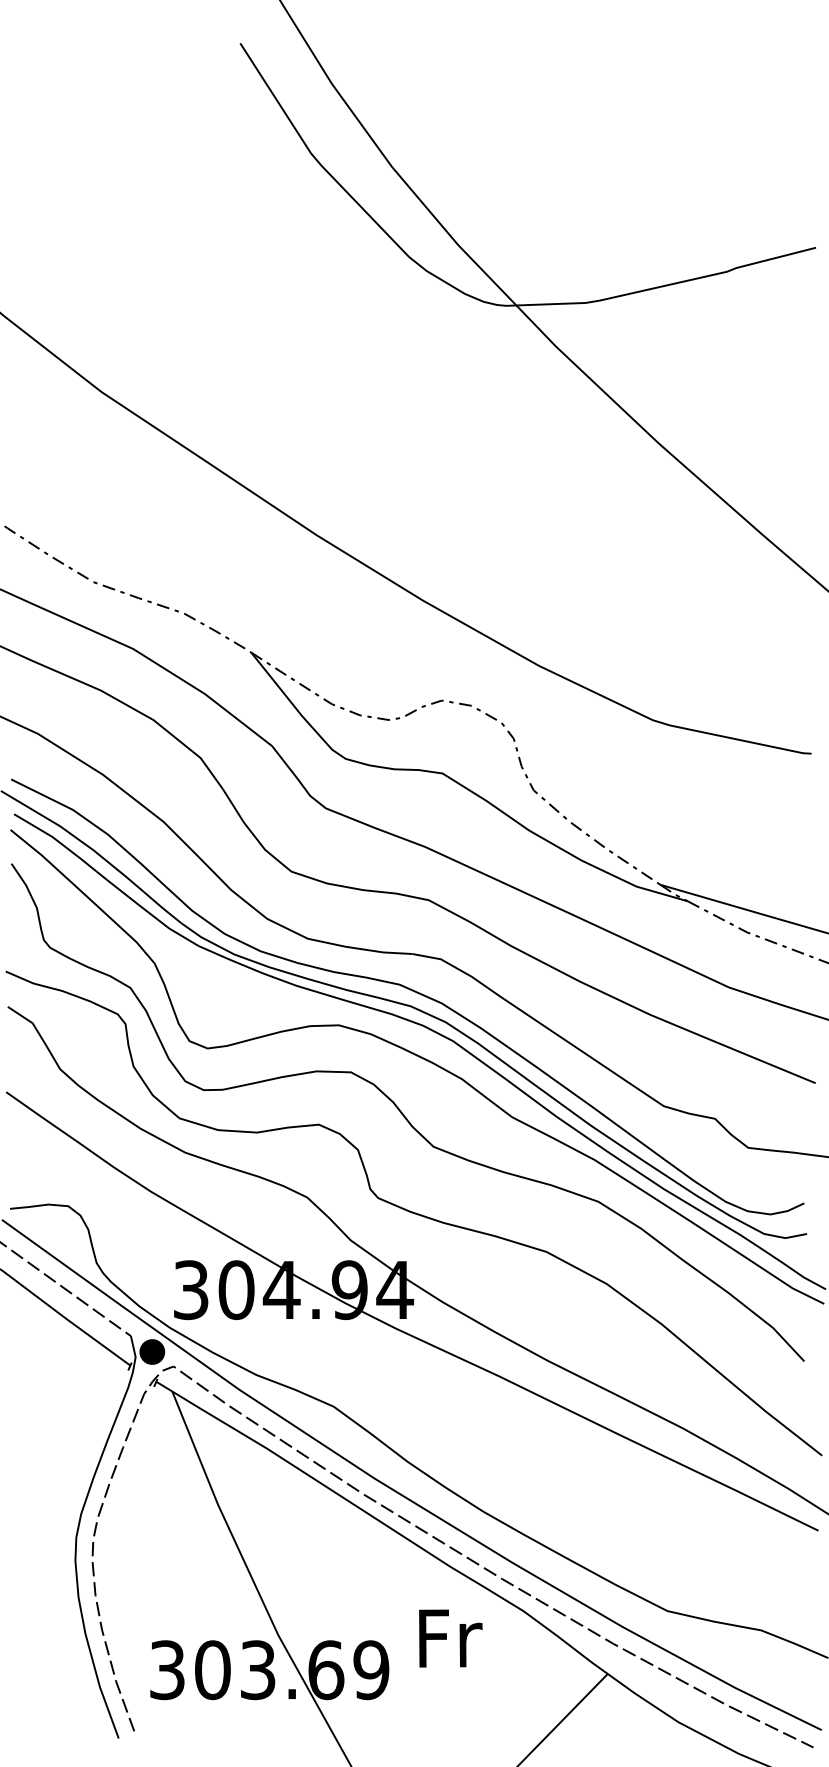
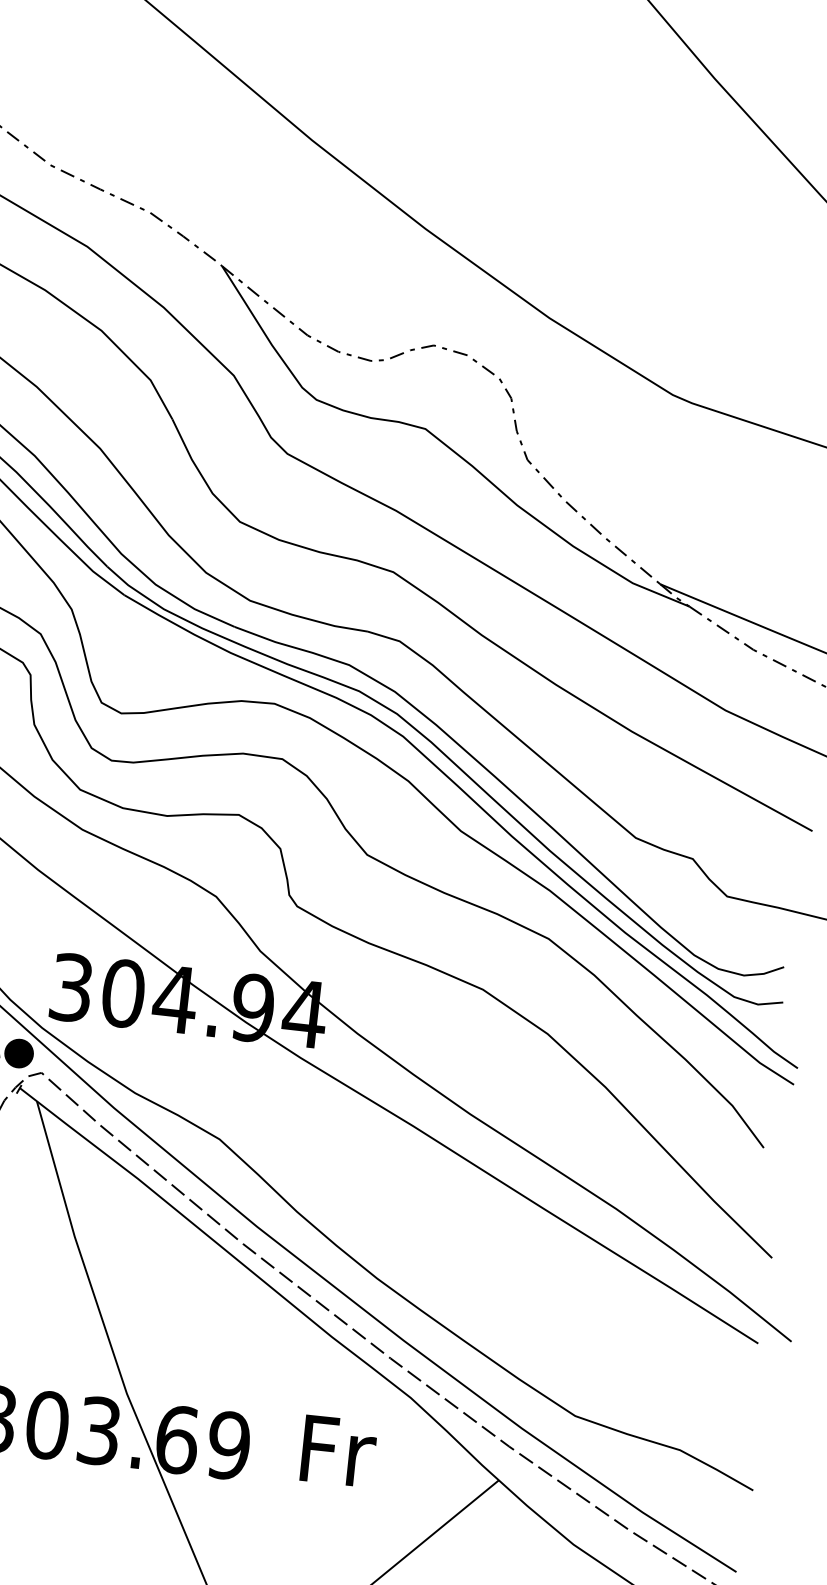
text: (450, 1638) -> (338, 1451), moved

